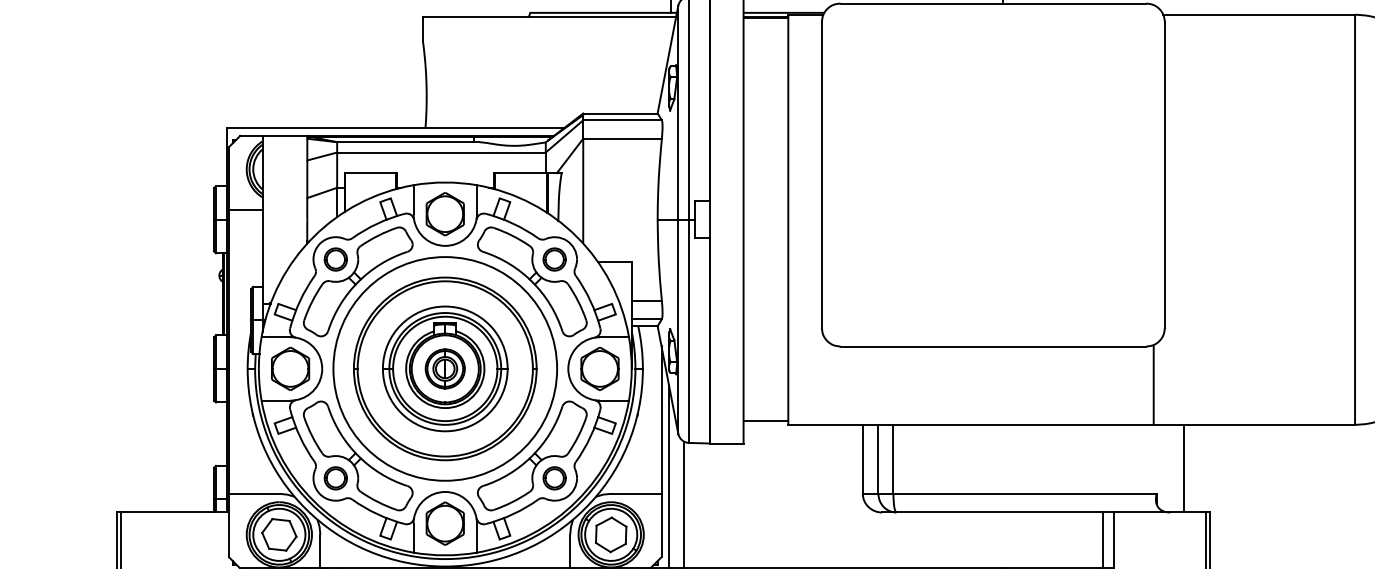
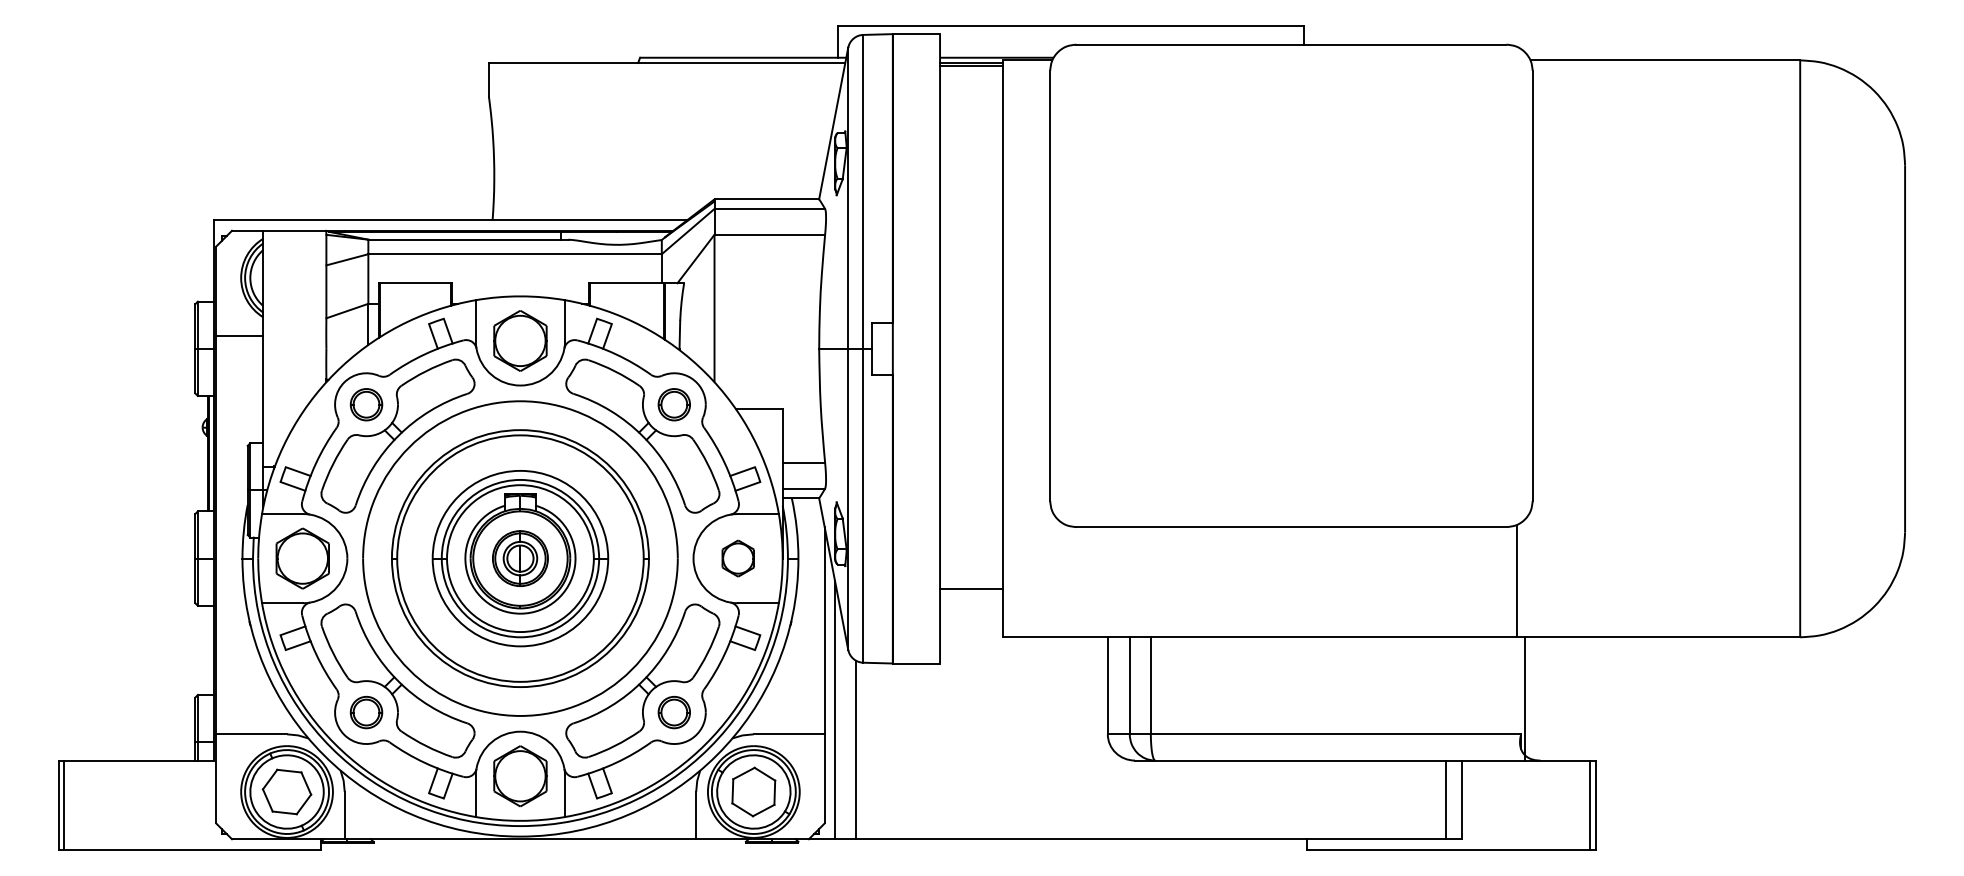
part: (600, 368) -> (738, 558), size x0.6
line: (765, 421) -> (971, 589), moved
line: (1183, 468) -> (1524, 698), moved

